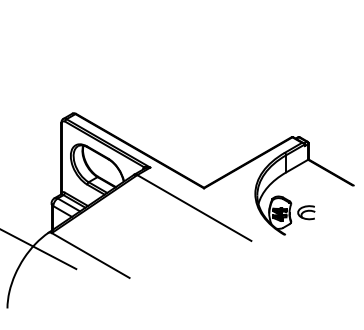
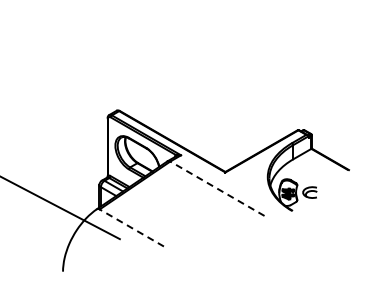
line: (193, 207) -> (216, 188), solid -> dashed
line: (90, 254) -> (131, 227), solid -> dashed

